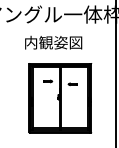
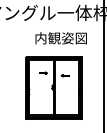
text: (52, 42) -> (60, 38), moved

